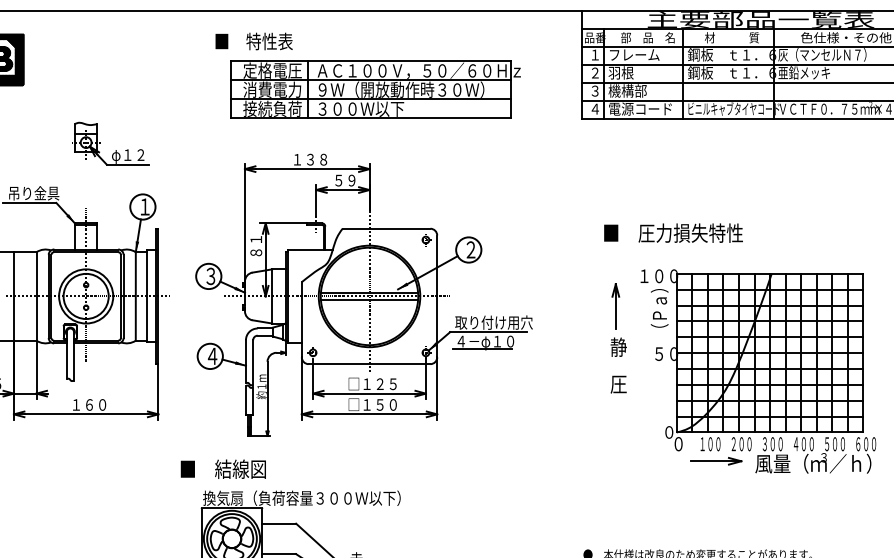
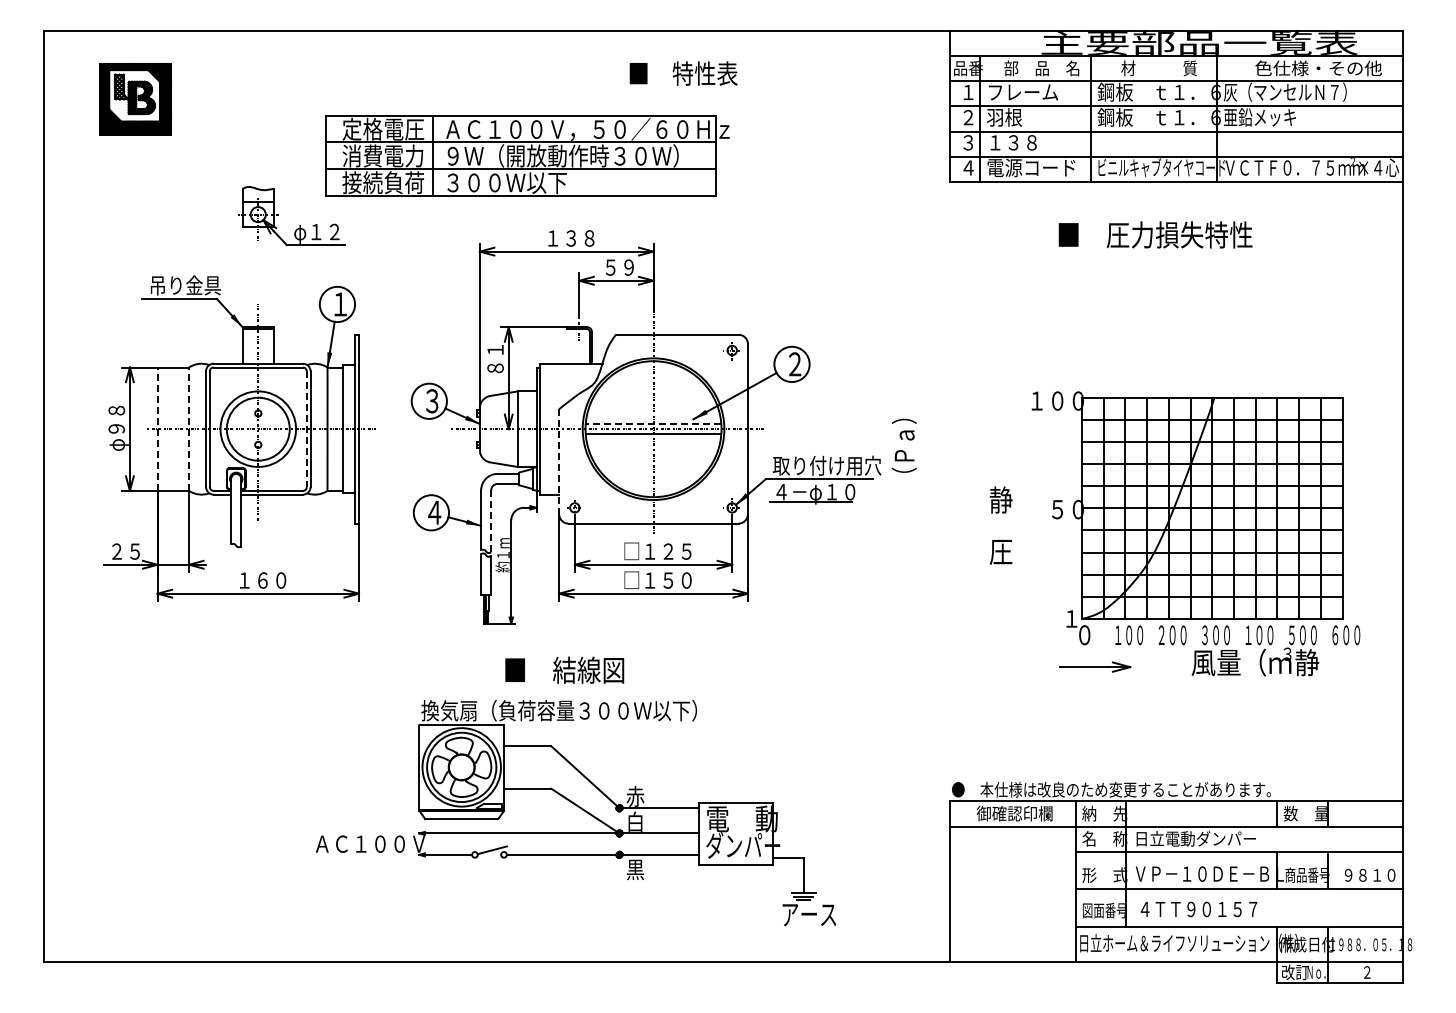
text: (254, 41) -> (683, 73), moved
part: (375, 89) -> (527, 155), moved
text: (627, 90) -> (1013, 142), 機構部 -> １３８
text: (673, 232) -> (1155, 234), moved
line: (369, 293) -> (653, 424), solid -> dashed
line: (13, 296) -> (157, 429), solid -> dashed
line: (36, 296) -> (189, 429), solid -> dashed
line: (120, 296) -> (306, 429), solid -> dashed
part: (615, 306) -> (996, 443), removed
text: (659, 308) -> (903, 445), moved
line: (302, 320) -> (559, 462), solid -> dashed
line: (253, 361) -> (491, 520), solid -> dashed
text: (669, 432) -> (1071, 618), ０ -> １
text: (796, 443) -> (1248, 634), ４００ -> １００
part: (716, 460) -> (1095, 666), moved
text: (850, 463) -> (1324, 662), ／ｈ） -> 静
text: (223, 468) -> (564, 669), moved

